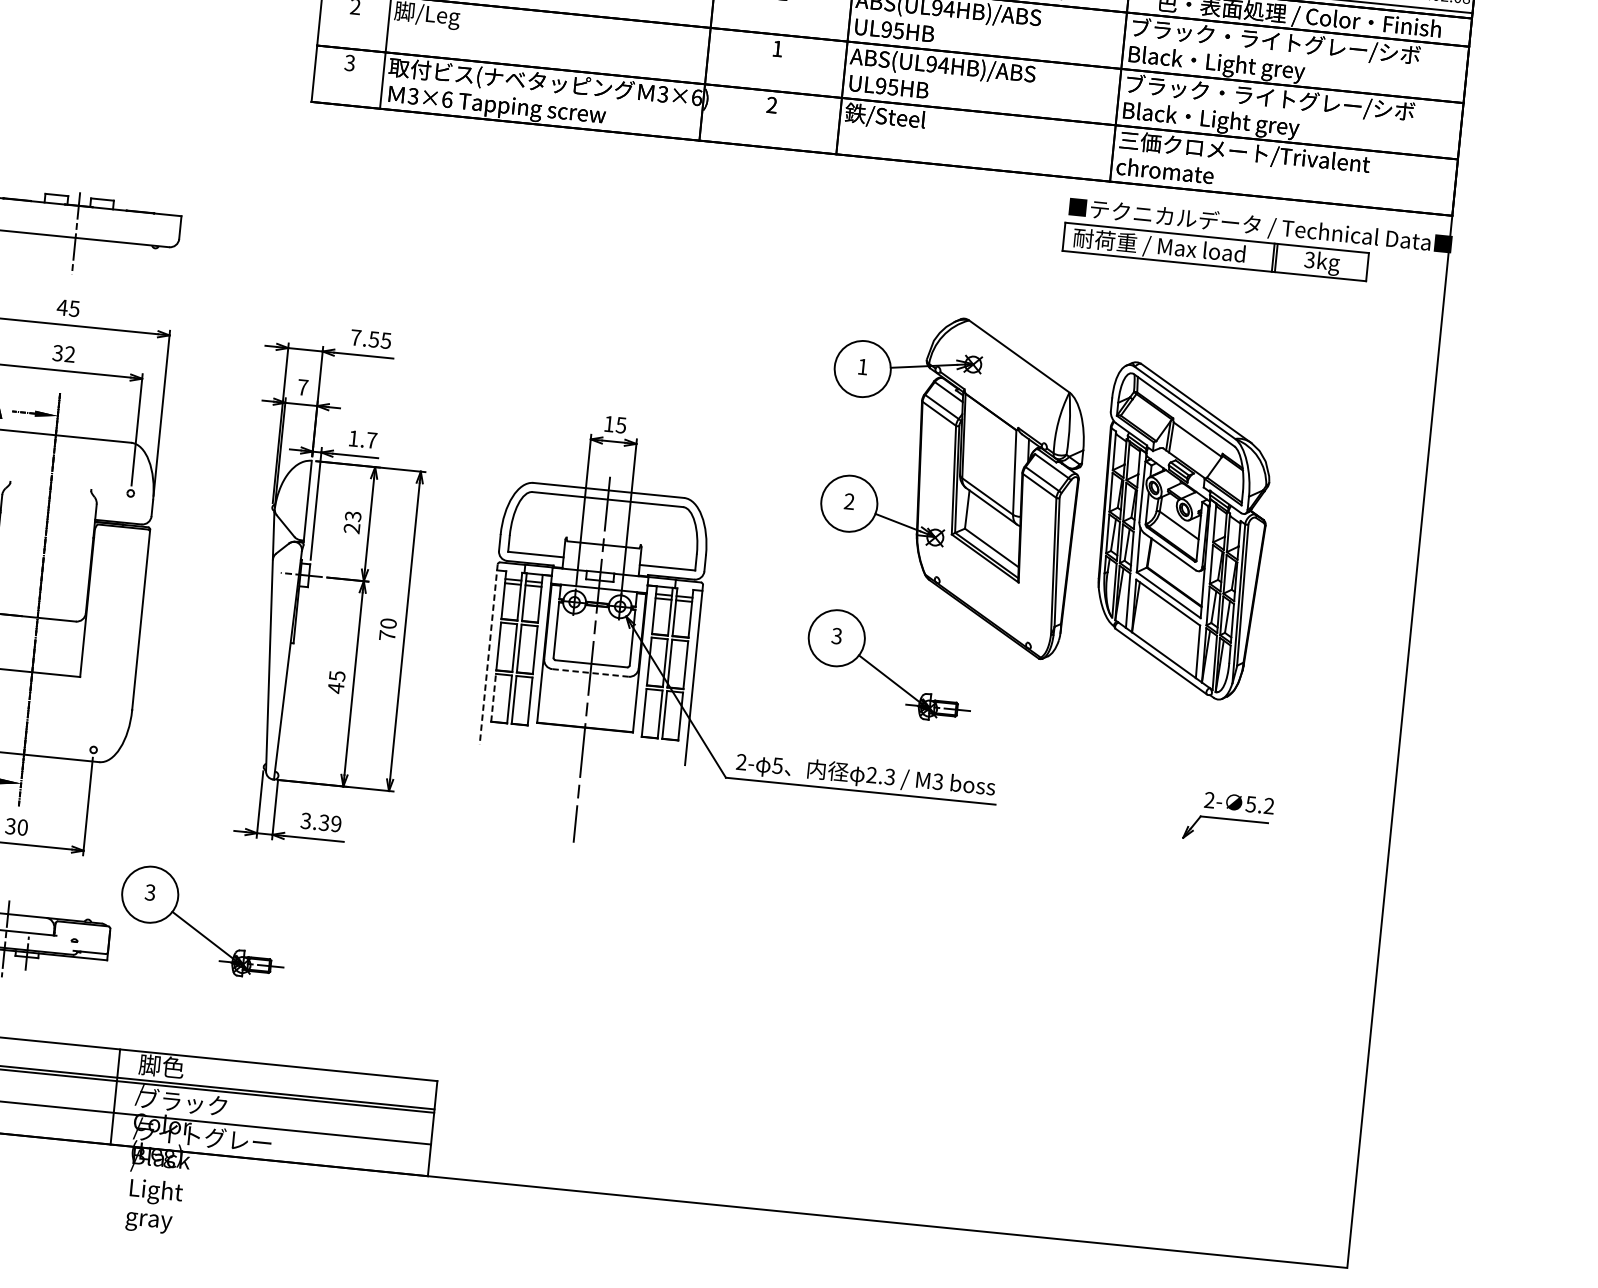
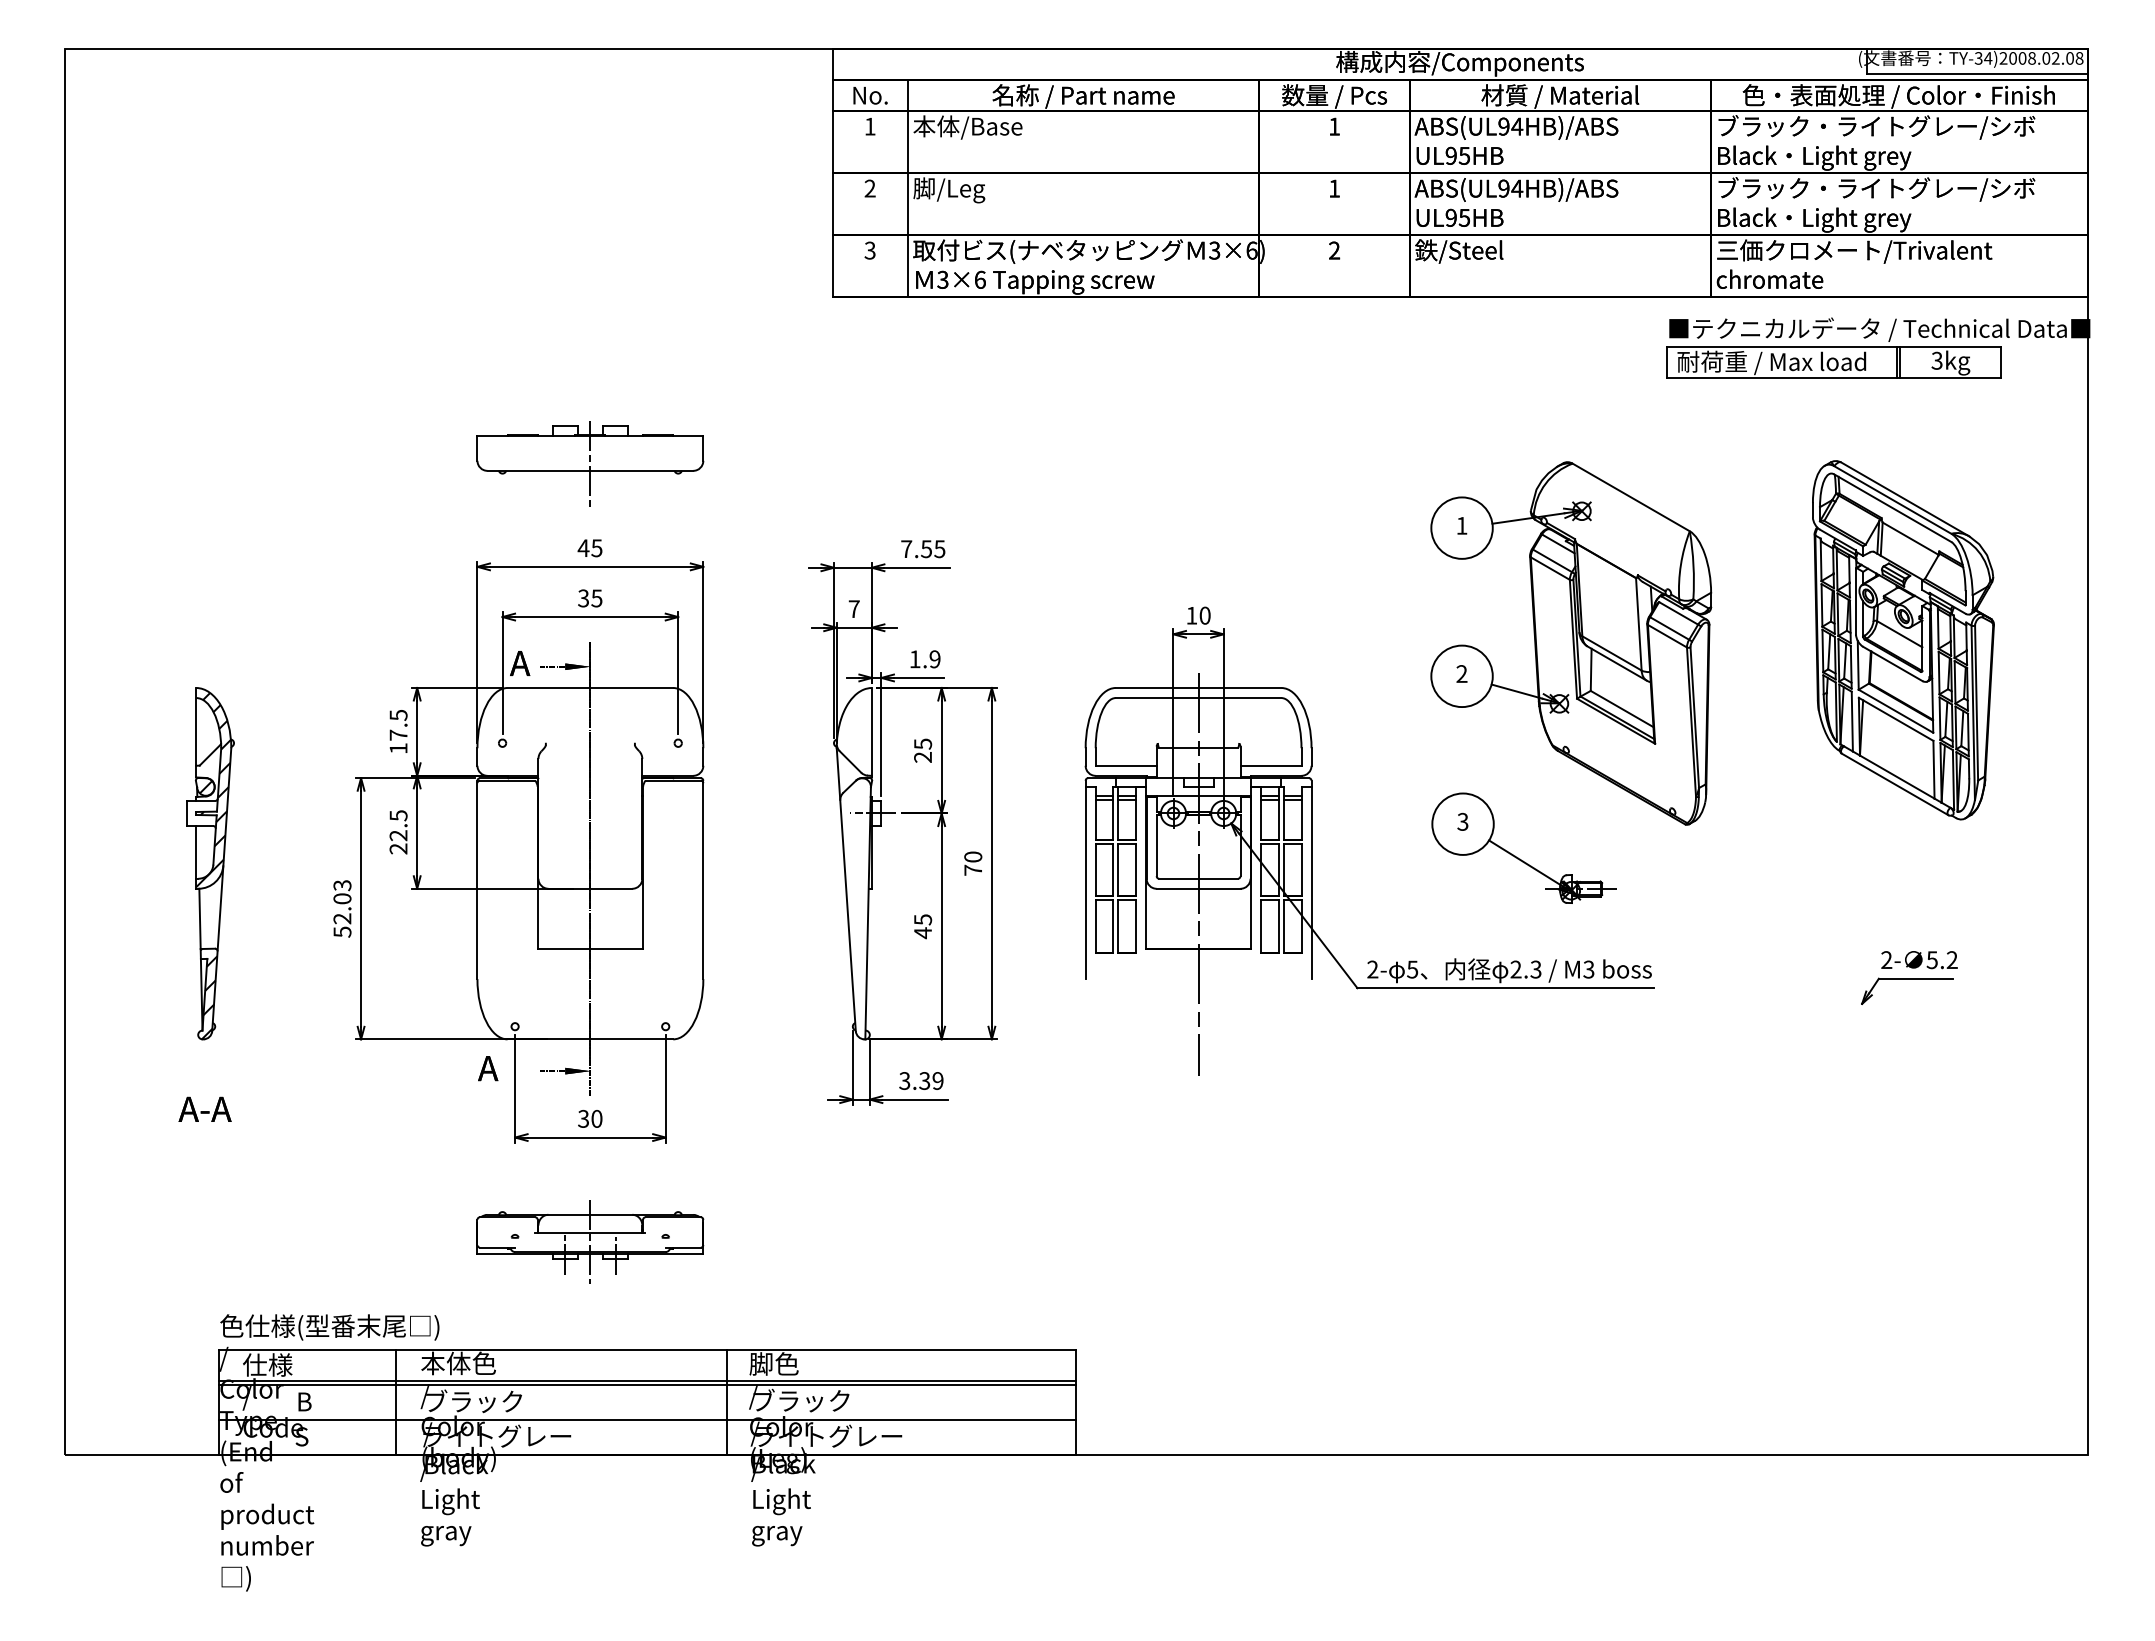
text: (69, 354) -> (596, 598), 32 -> 35
text: (620, 425) -> (1204, 615), 15 -> 10
text: (371, 440) -> (934, 659), 1.7 -> 1.9
text: (352, 515) -> (922, 743), 23 -> 25
part: (1182, 531) -> (1903, 640), moved
line: (488, 655) -> (1085, 880), dashed -> solid
line: (590, 672) -> (1198, 888), dashed -> solid
line: (493, 696) -> (1095, 925), dashed -> solid
part: (197, 929) -> (798, 1211), removed

